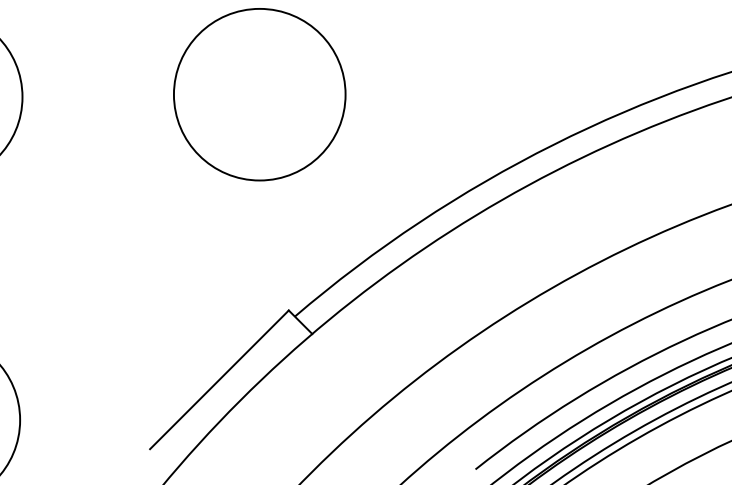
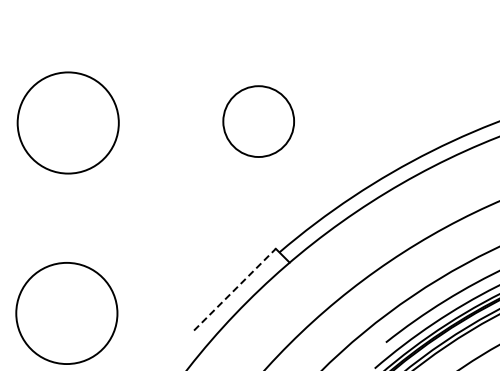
circle: (259, 94) -> (258, 121), size x0.7
line: (218, 379) -> (234, 289), solid -> dashed

